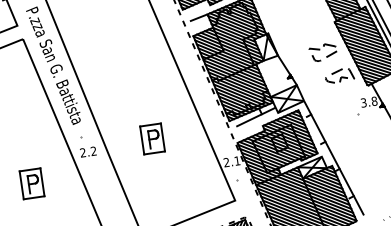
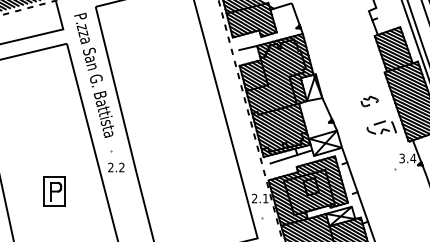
part: (323, 52) -> (368, 101), size x0.6
text: (374, 101) -> (413, 158), 3.8 -> 3.4
part: (152, 138) -> (183, 163), removed

